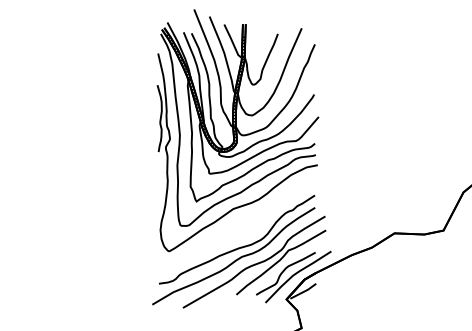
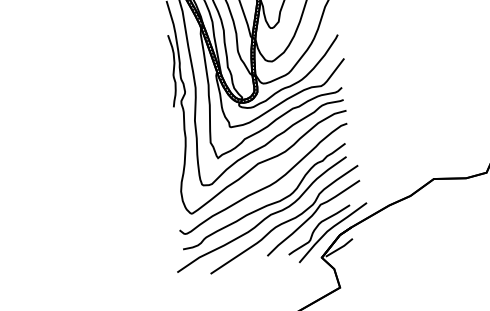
curve: (240, 229) -> (267, 185), added

